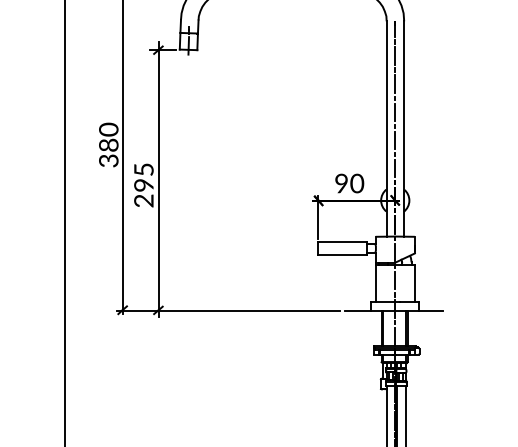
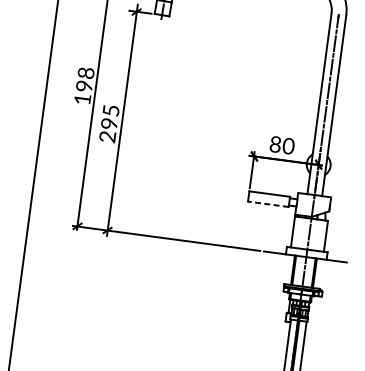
text: (108, 144) -> (84, 85), 380 -> 198
text: (341, 184) -> (275, 145), 90 -> 80
line: (342, 254) -> (268, 204), solid -> dashed

